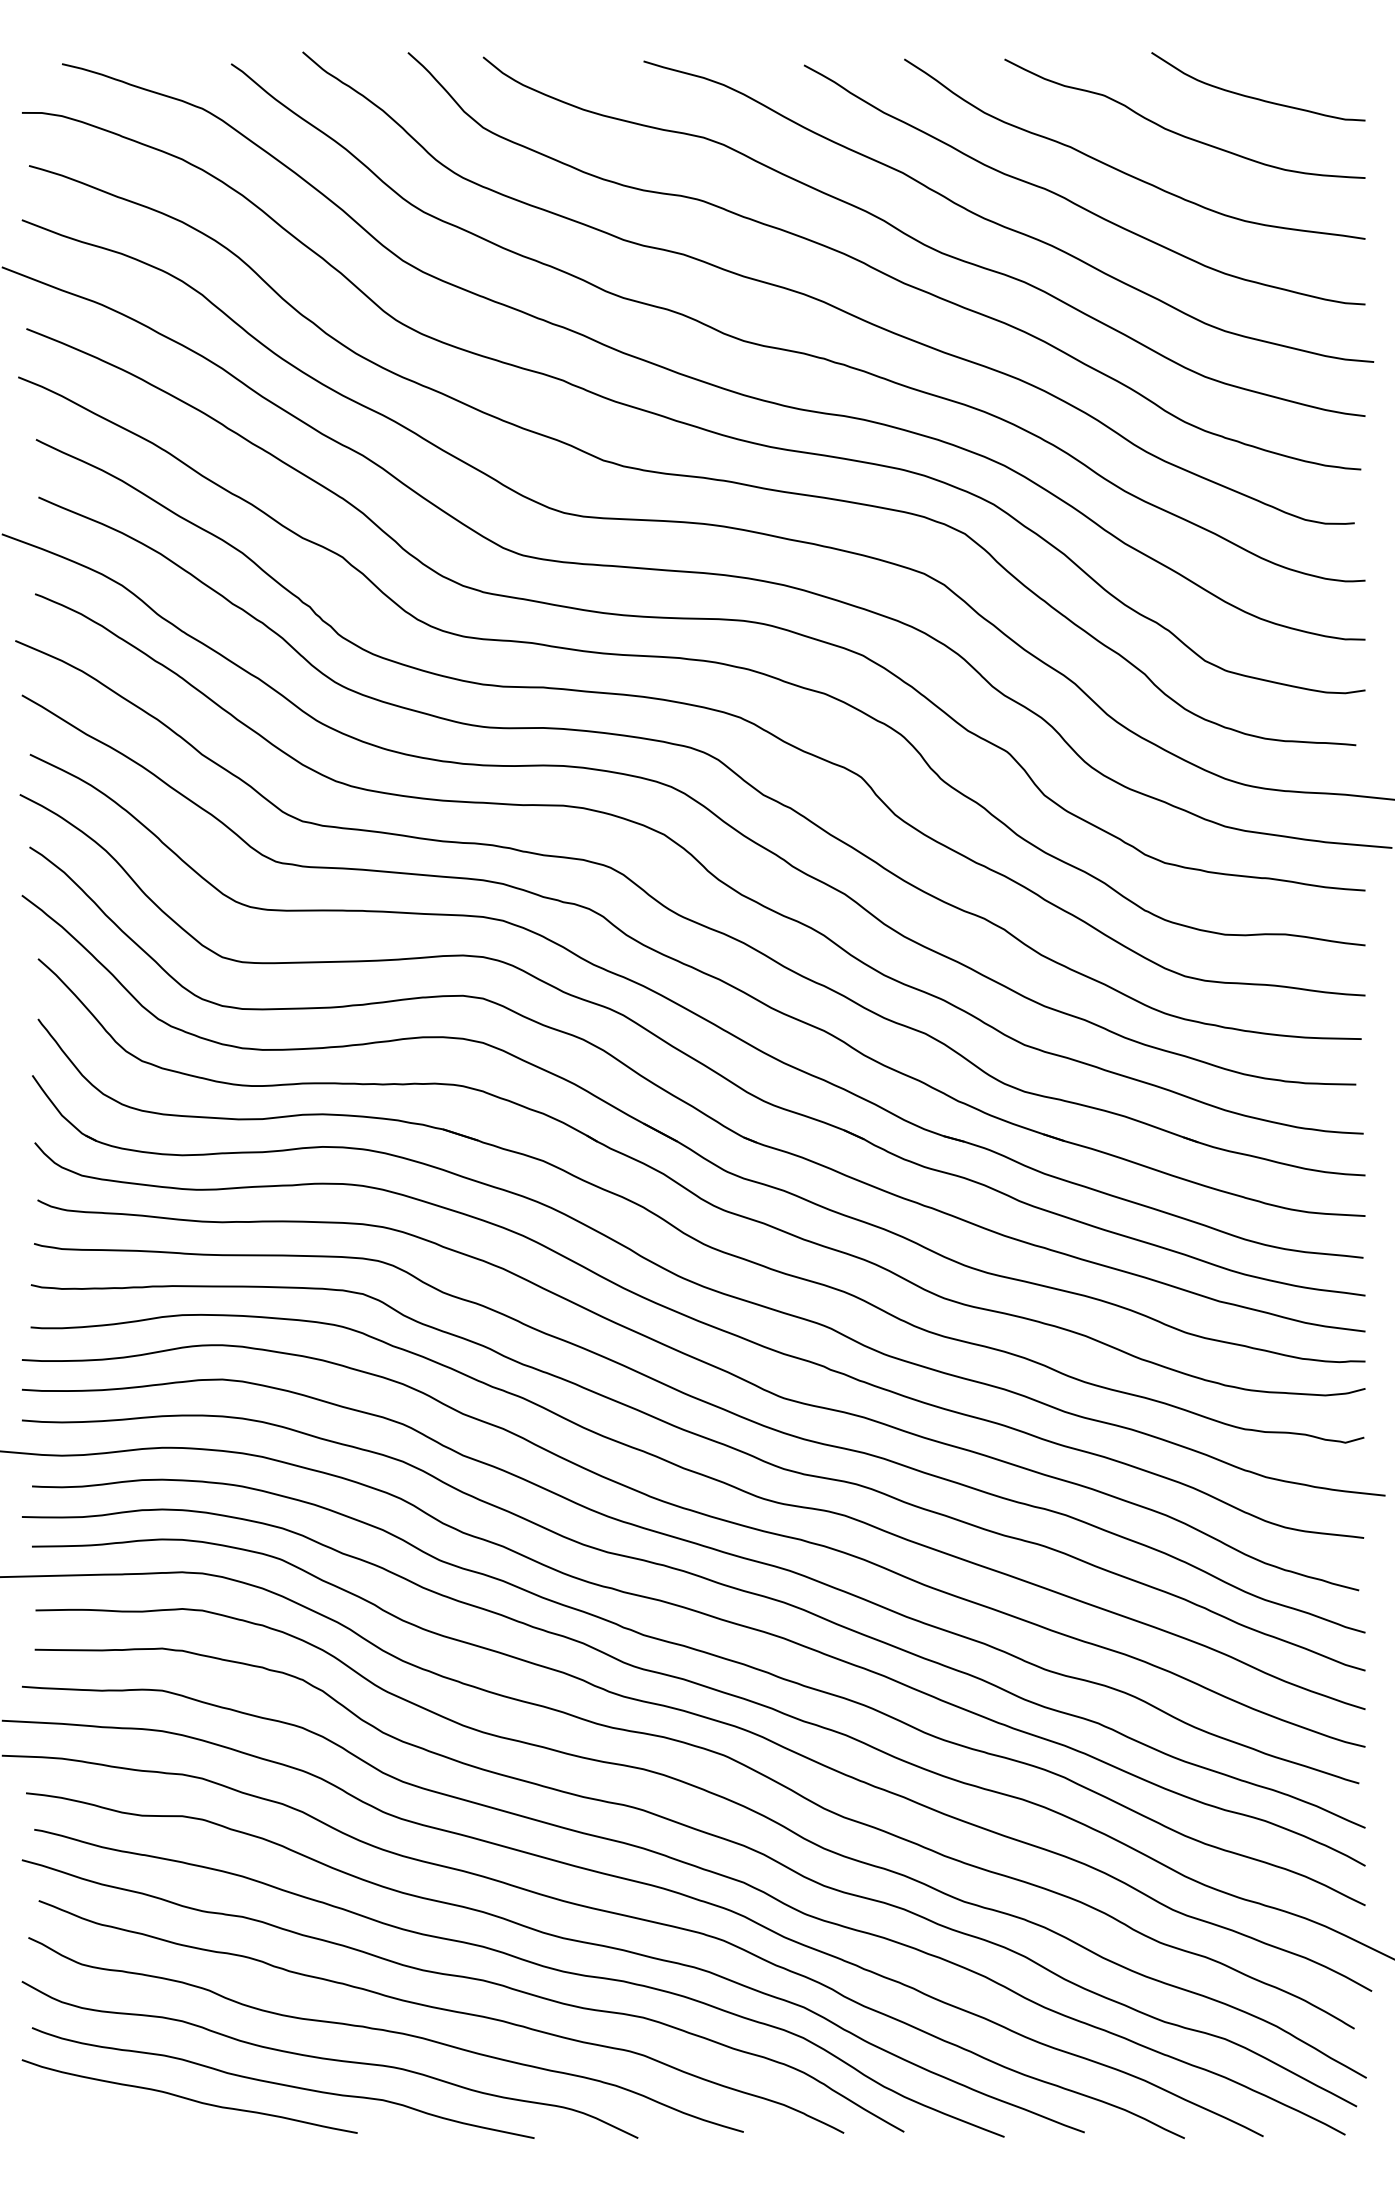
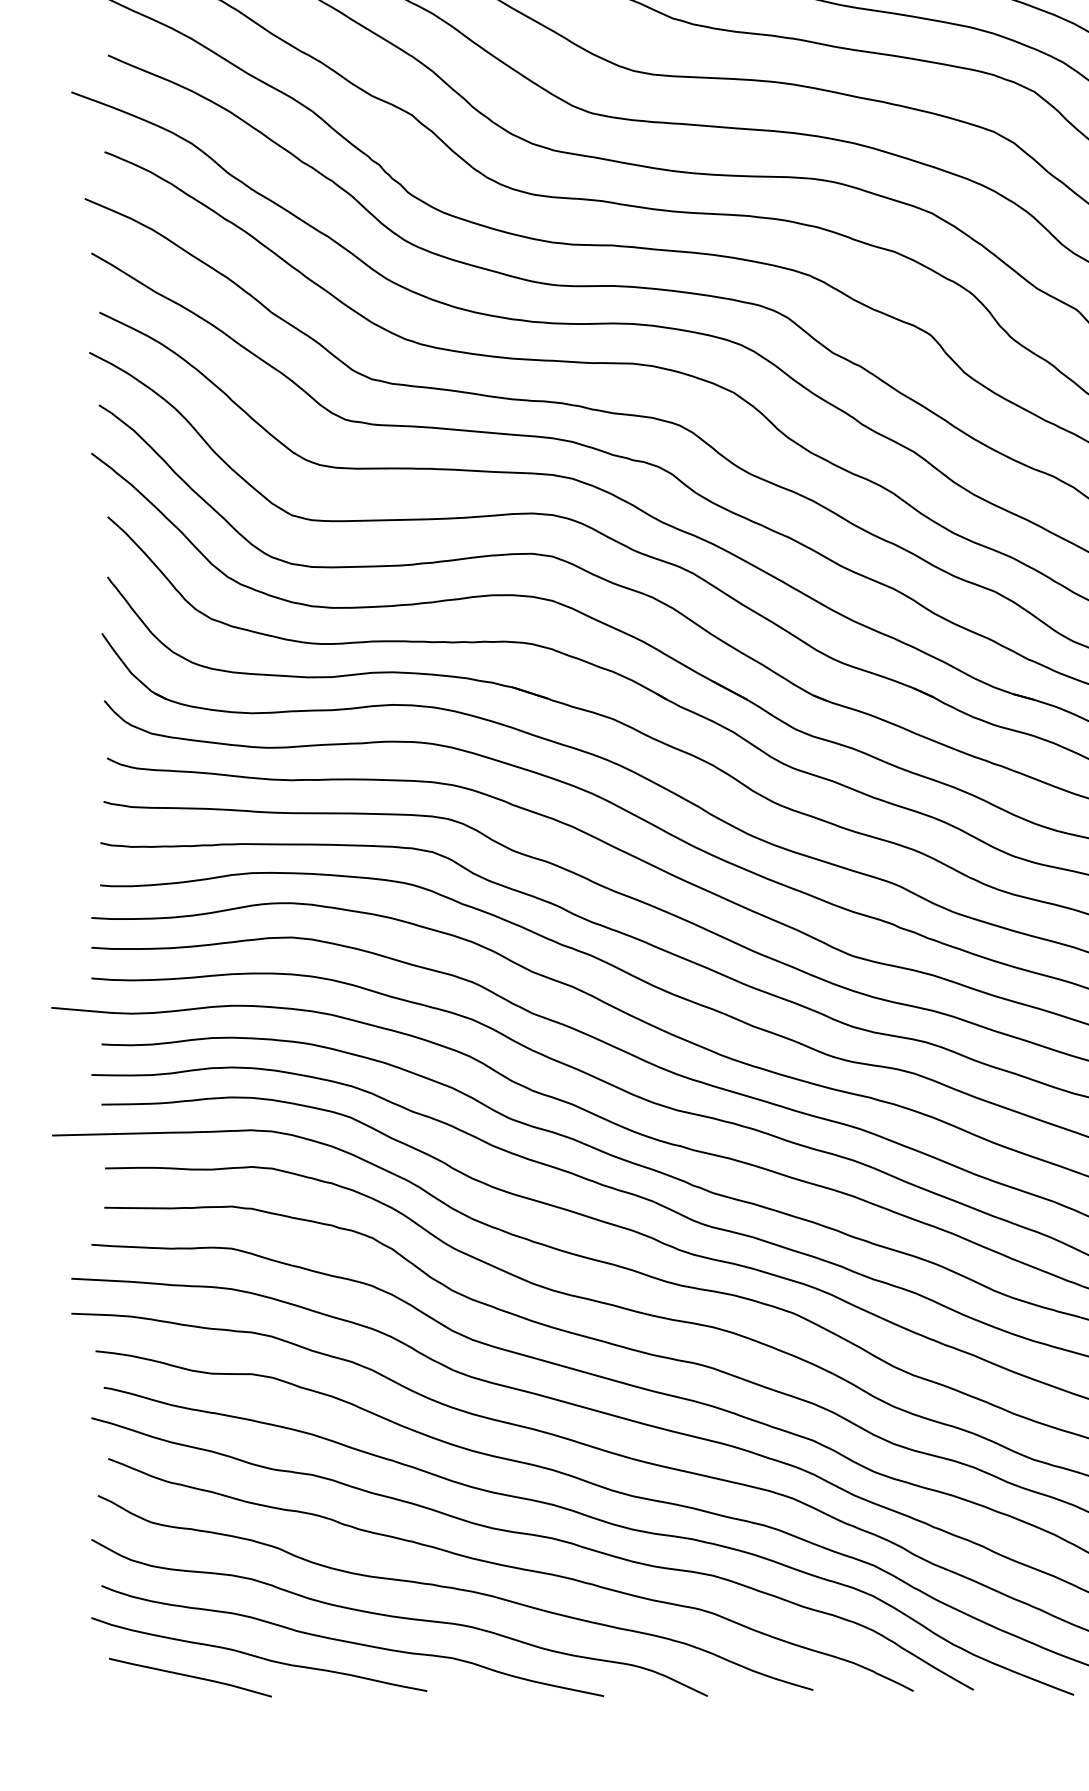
line: (120, 2119) -> (190, 1677), added

